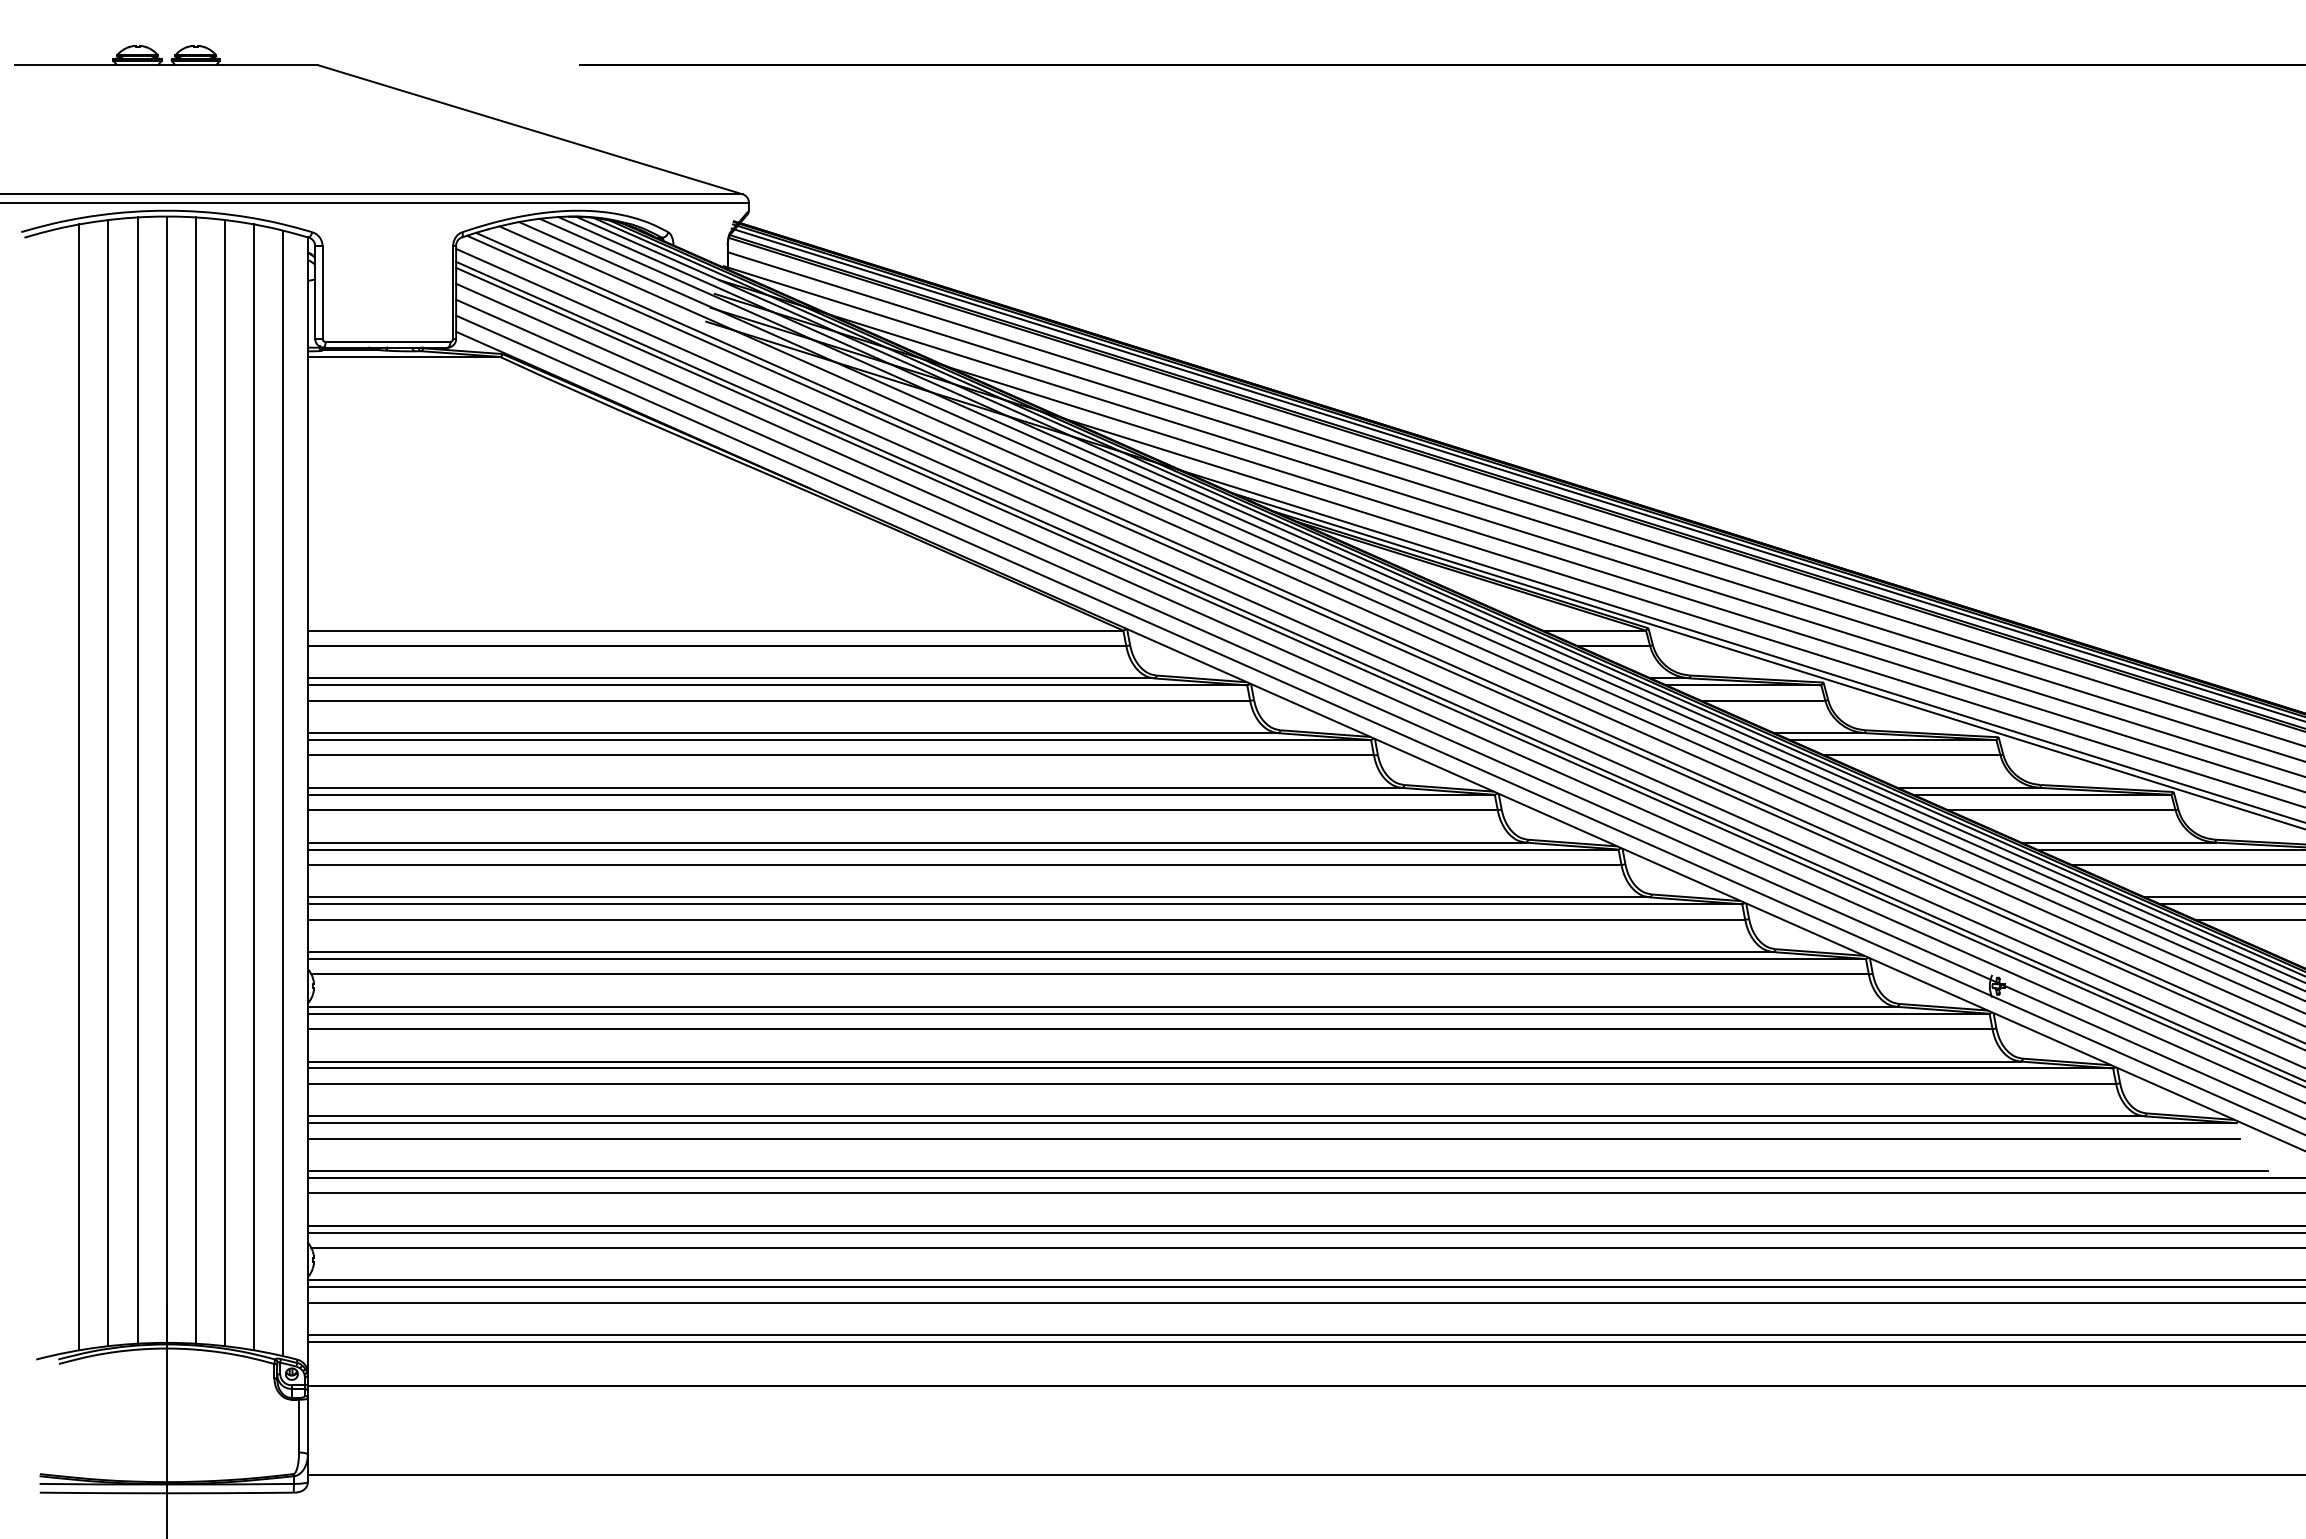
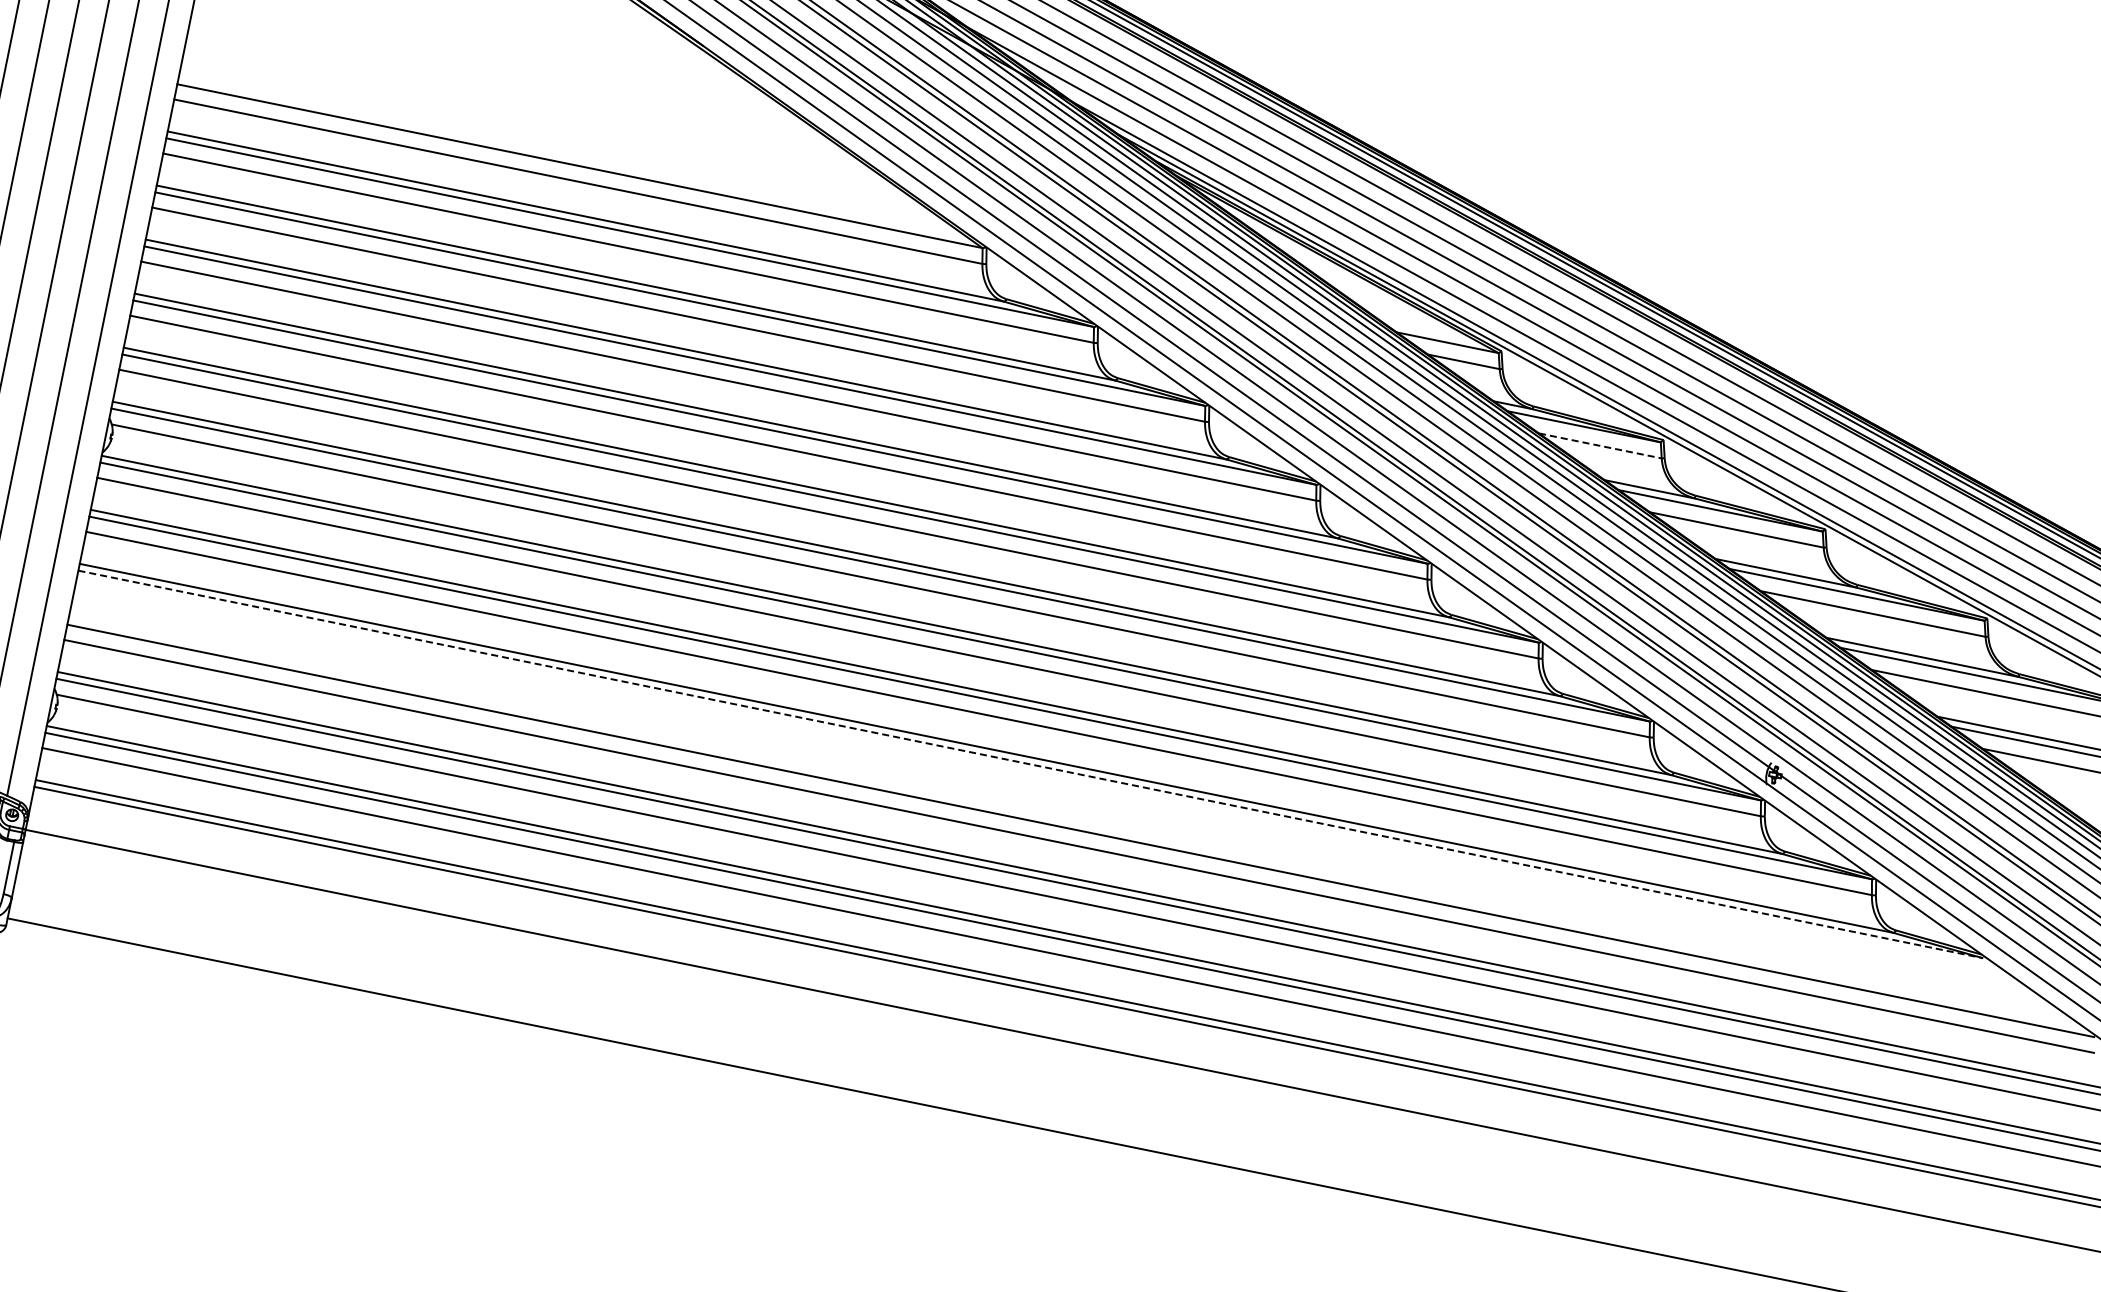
line: (1763, 700) -> (1600, 445), solid -> dashed
line: (1272, 1123) -> (1030, 764), solid -> dashed
line: (1273, 1138) -> (1028, 779), removed
line: (1287, 1171) -> (1036, 815), removed

